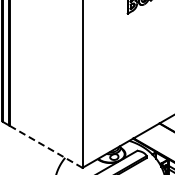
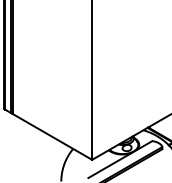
line: (46, 147) -> (52, 137), dashed -> solid

